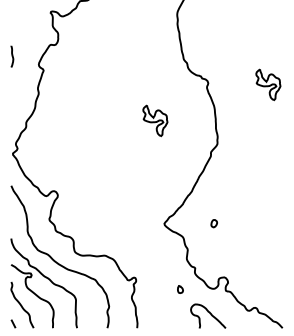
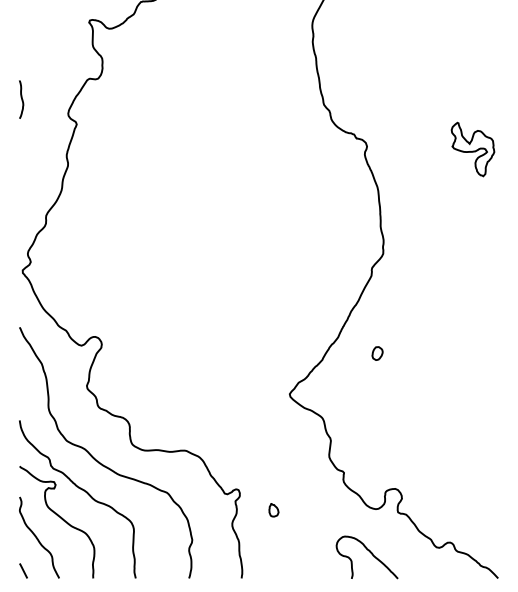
part: (155, 120) -> (273, 212), removed
part: (213, 223) -> (376, 353), moved
part: (180, 289) -> (273, 510), moved

